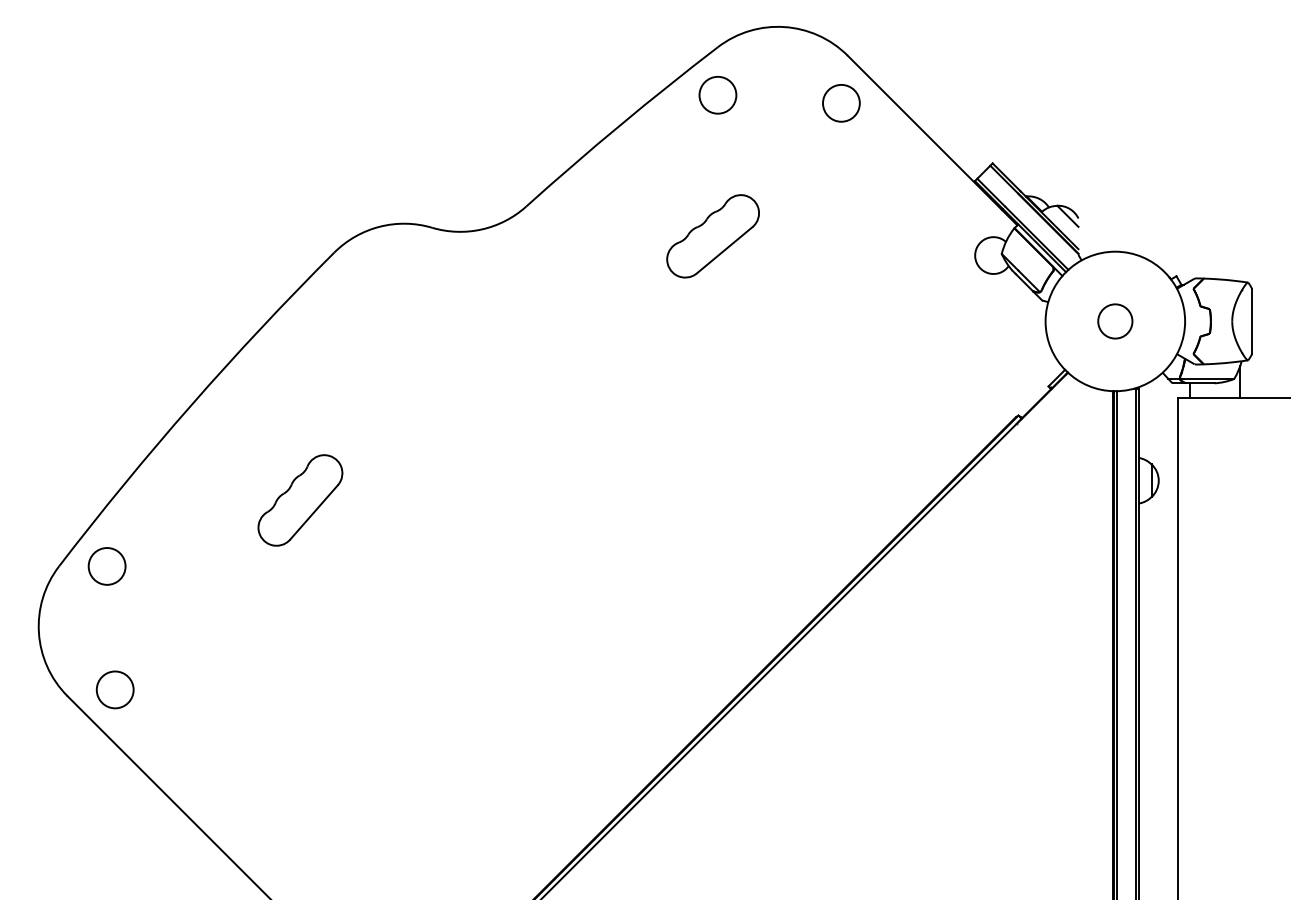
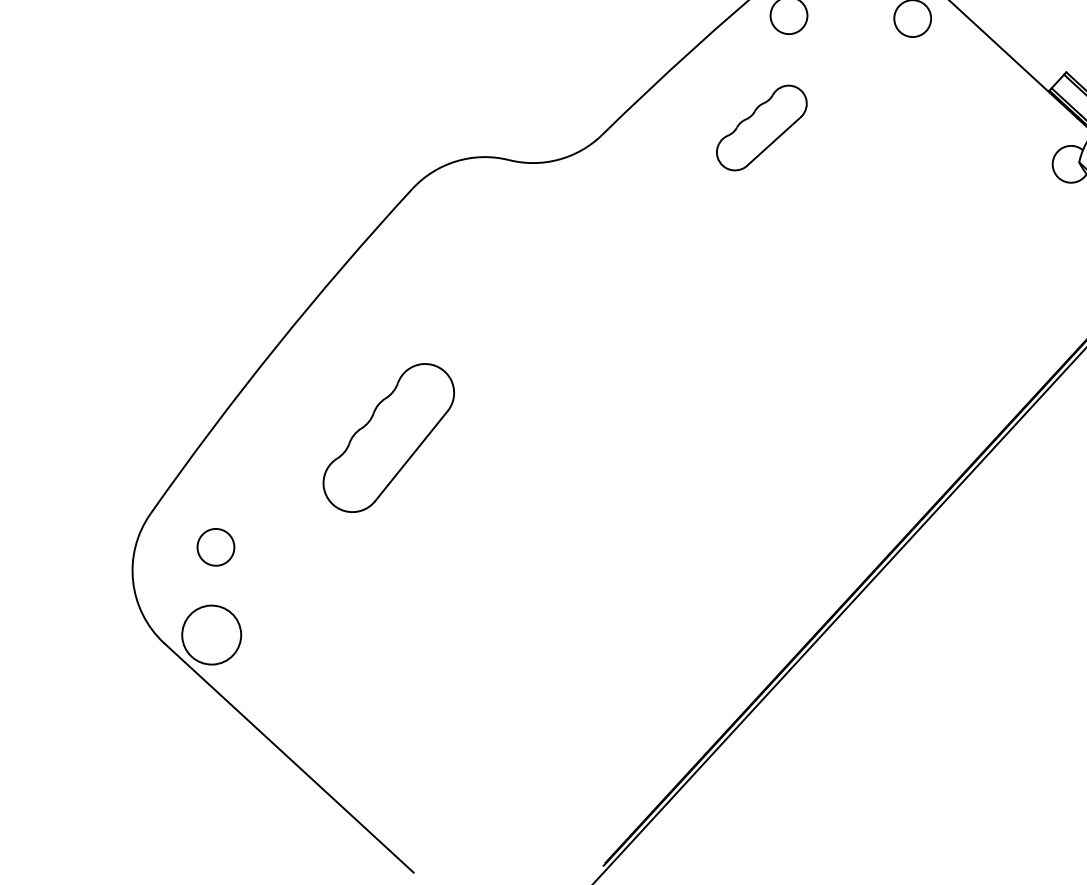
part: (712, 236) -> (761, 128), moved
part: (300, 500) -> (388, 438), size x1.6
circle: (106, 566) -> (215, 547), moved
circle: (114, 689) -> (210, 634), size x1.6

